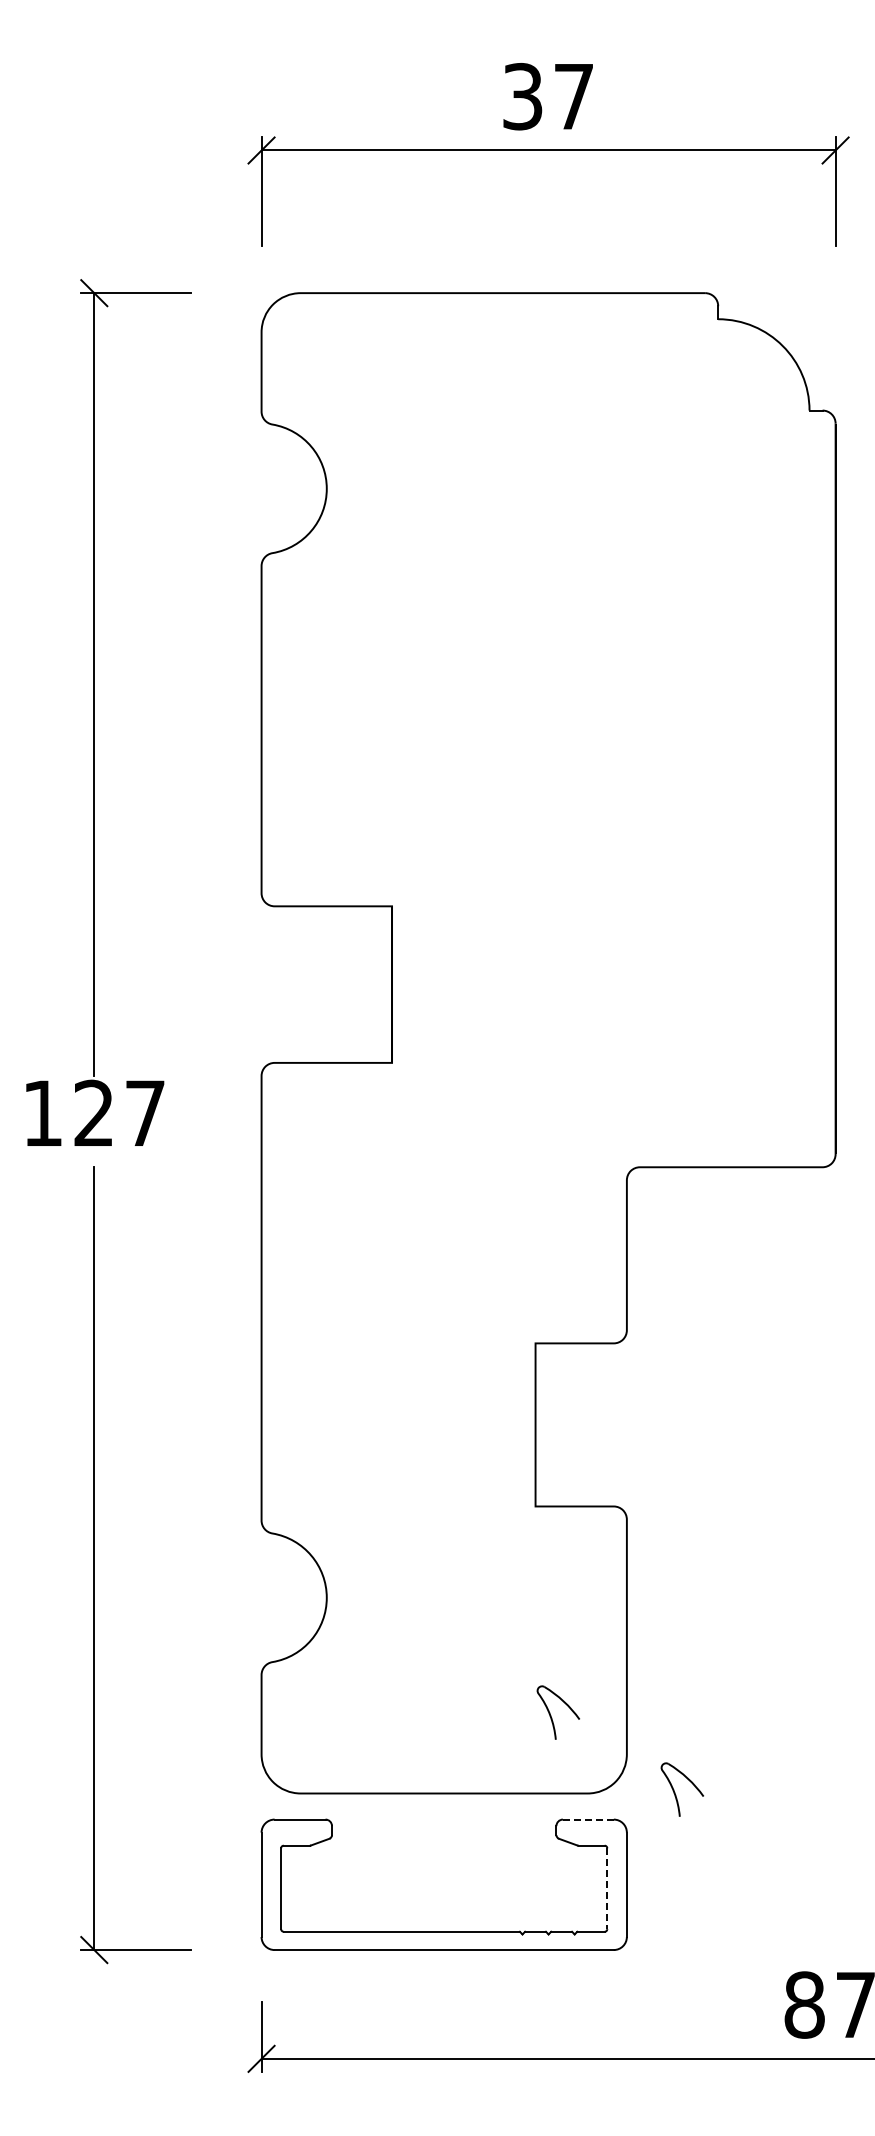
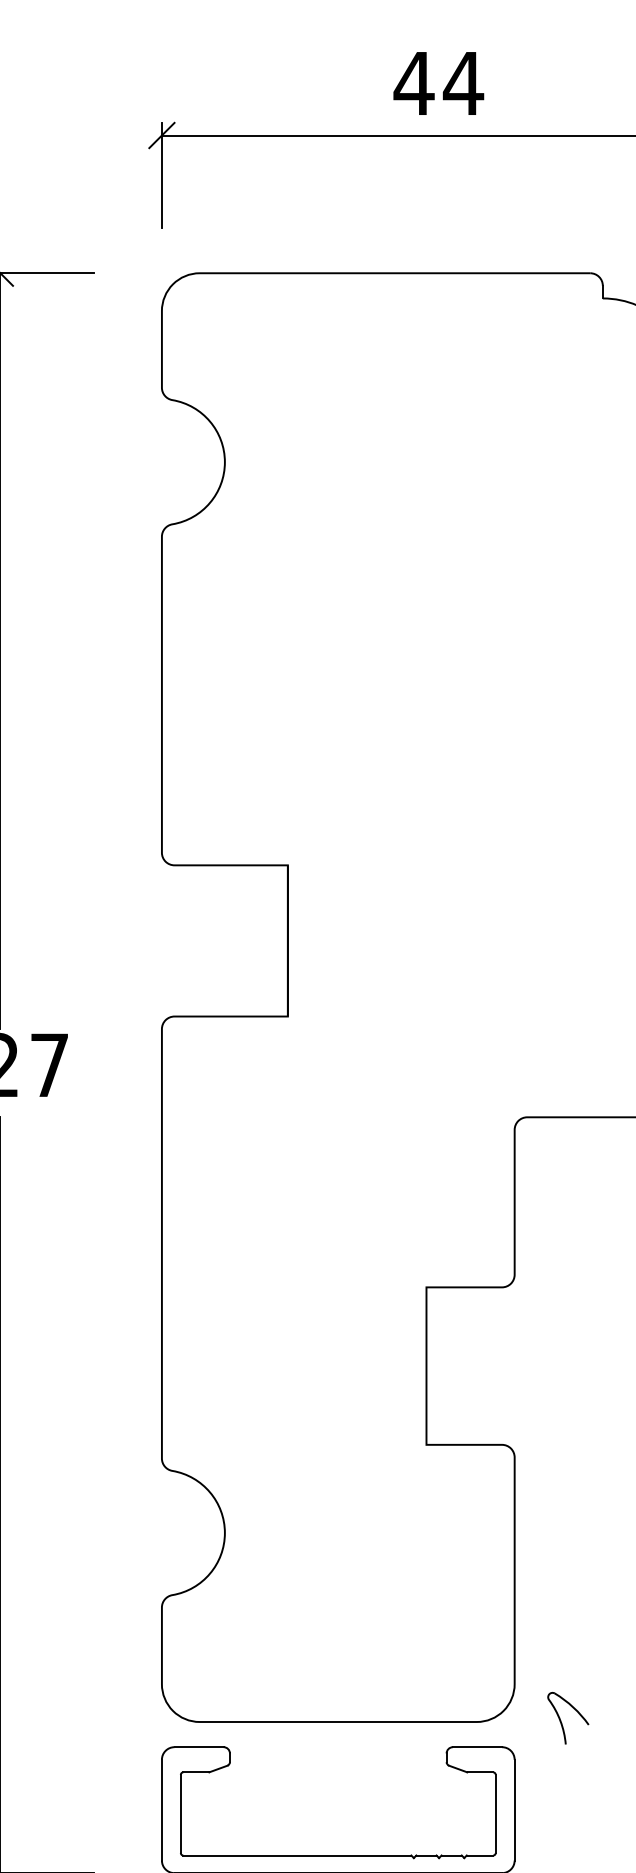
text: (548, 96) -> (438, 83), 37 -> 44
part: (551, 1715) -> (441, 1646), removed
line: (587, 1819) -> (476, 1747), dashed -> solid
line: (607, 1889) -> (495, 1814), dashed -> solid

